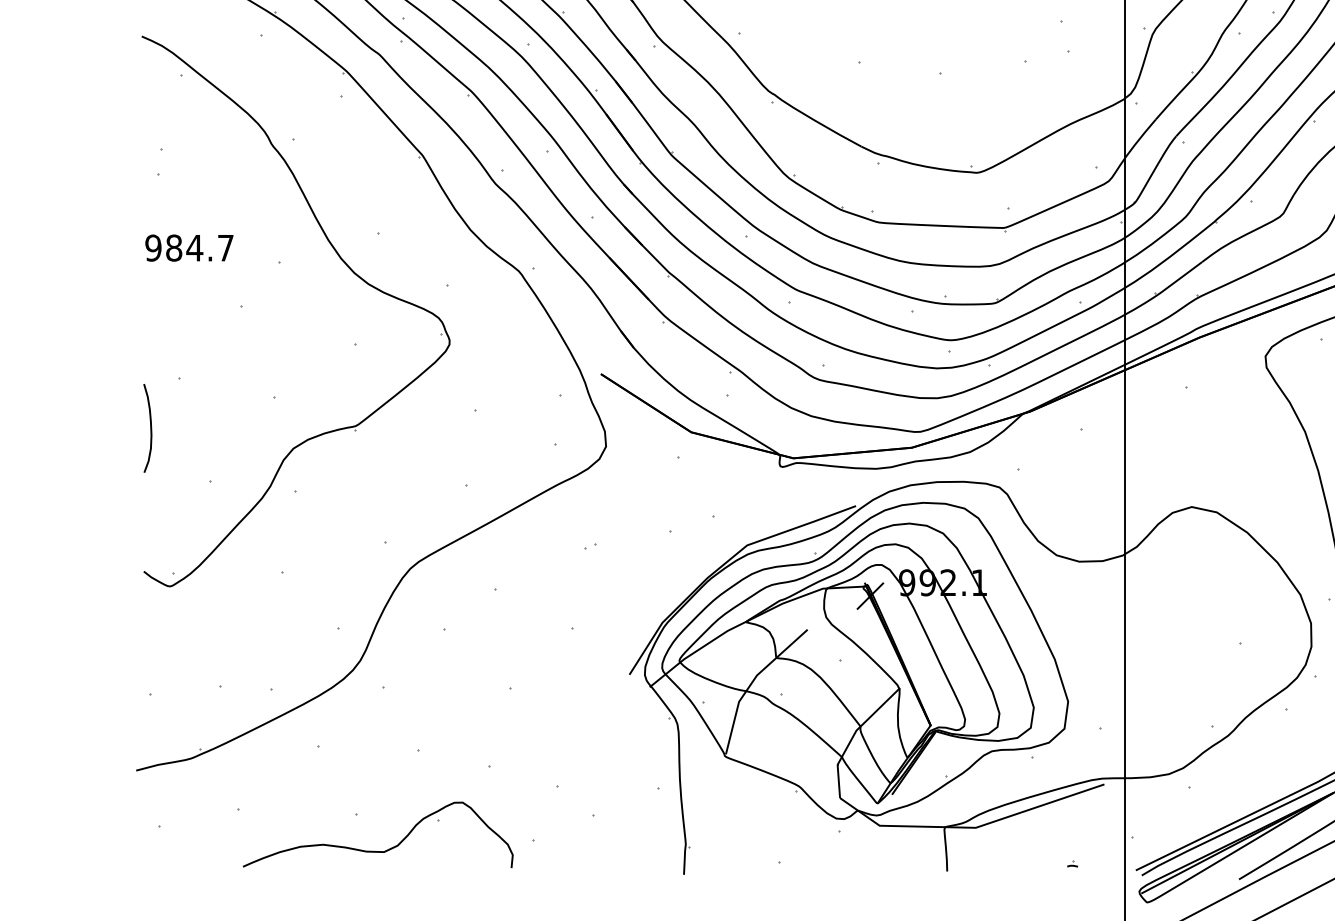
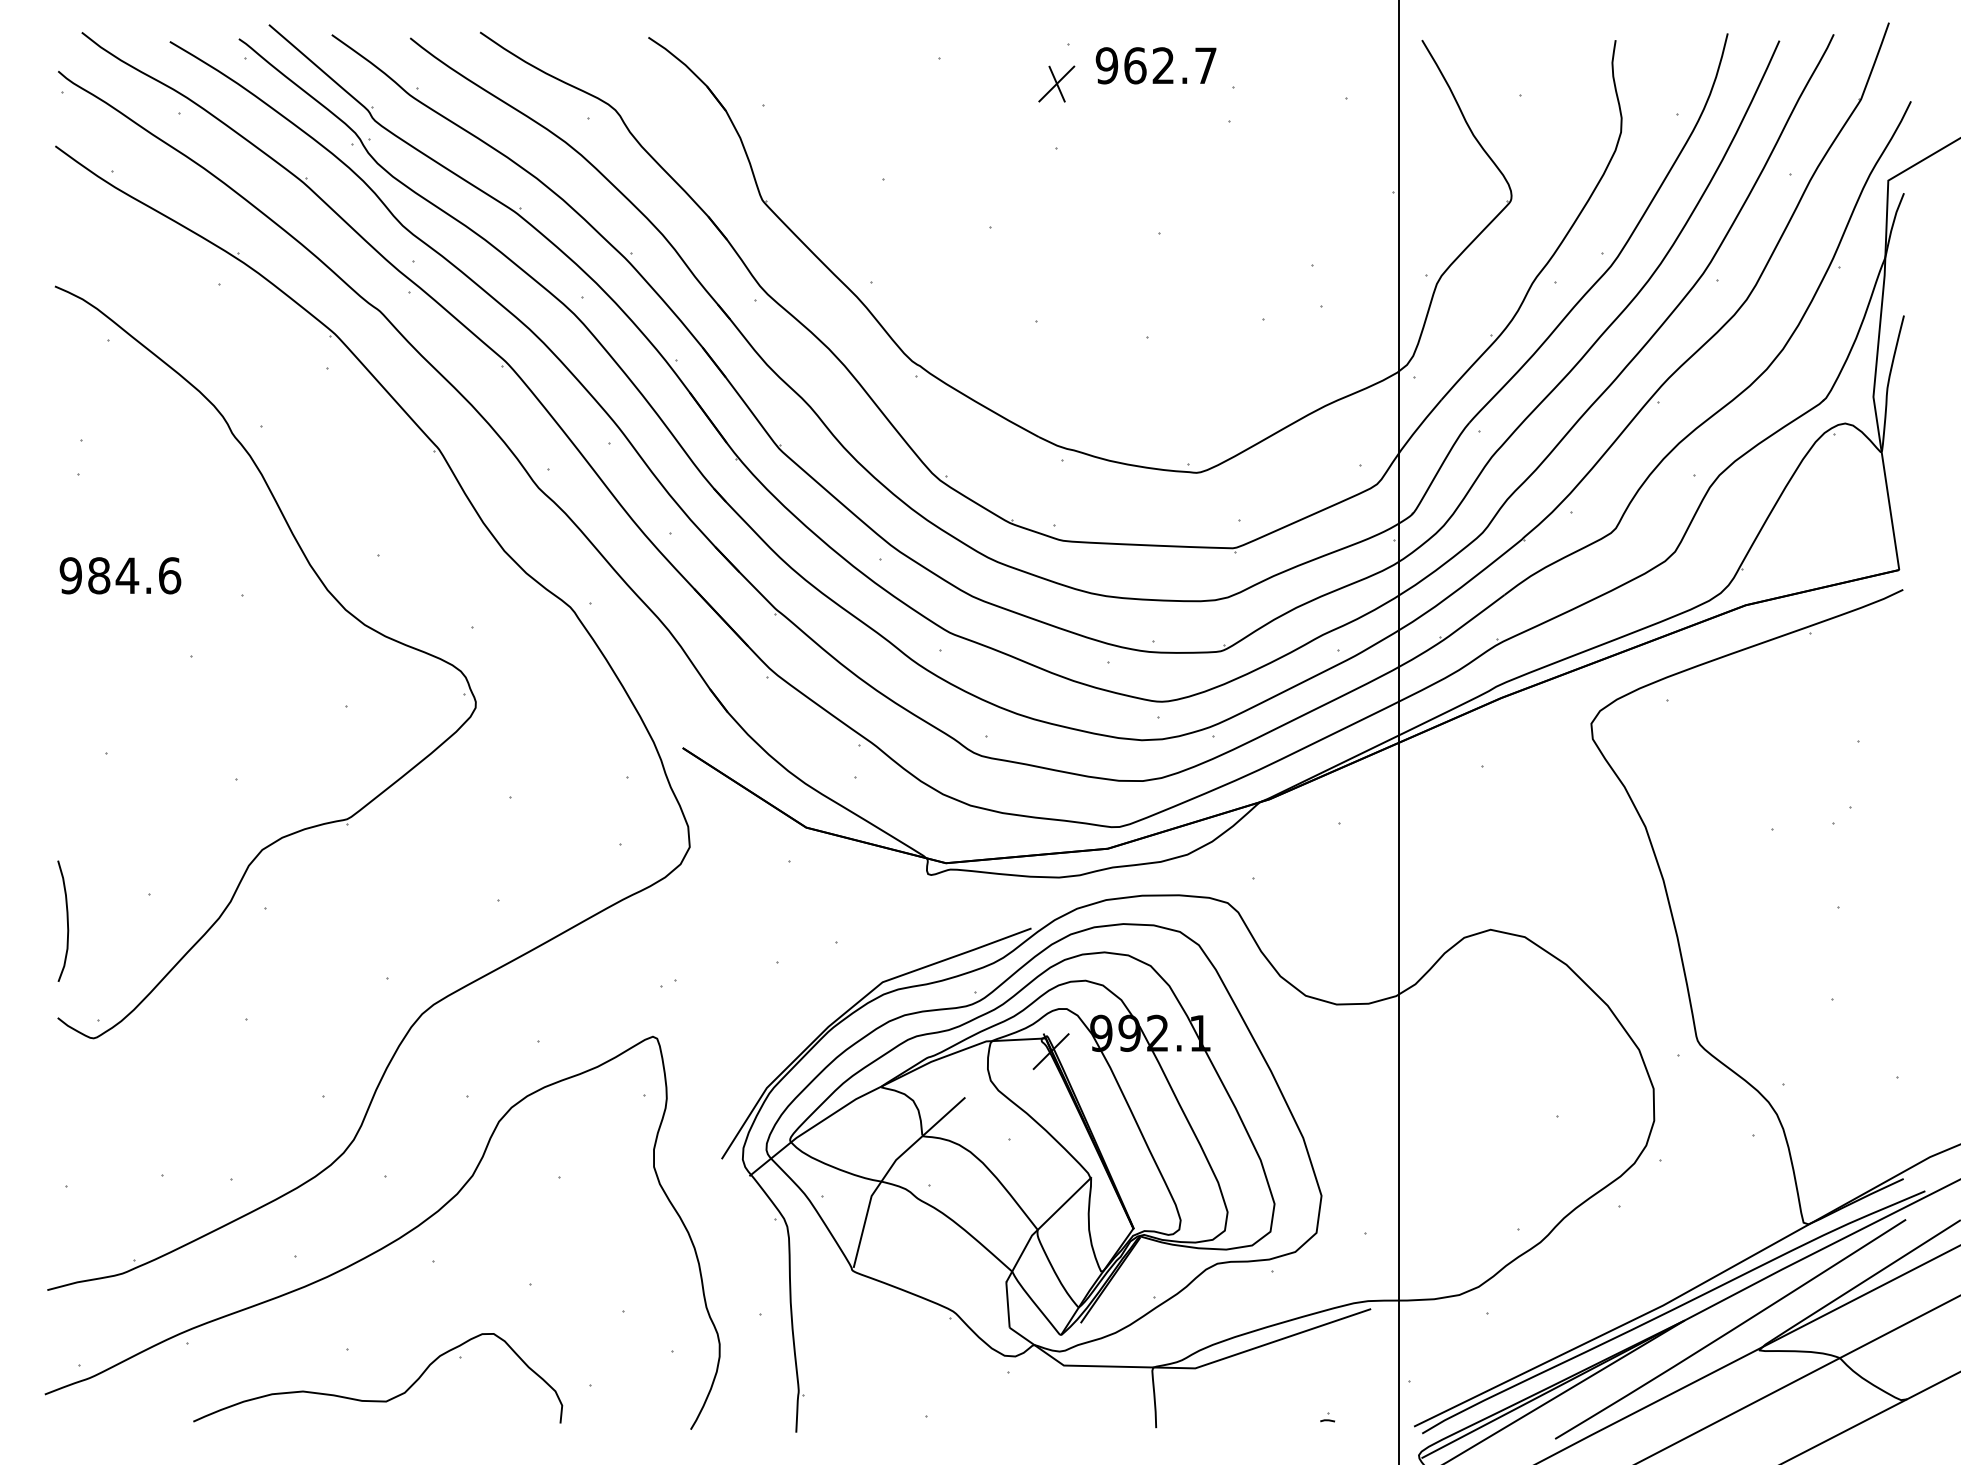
text: (226, 247) -> (170, 575), 984.7 -> 984.6
curve: (150, 427) -> (66, 920), moved
curve: (385, 736) -> (388, 1243), added

